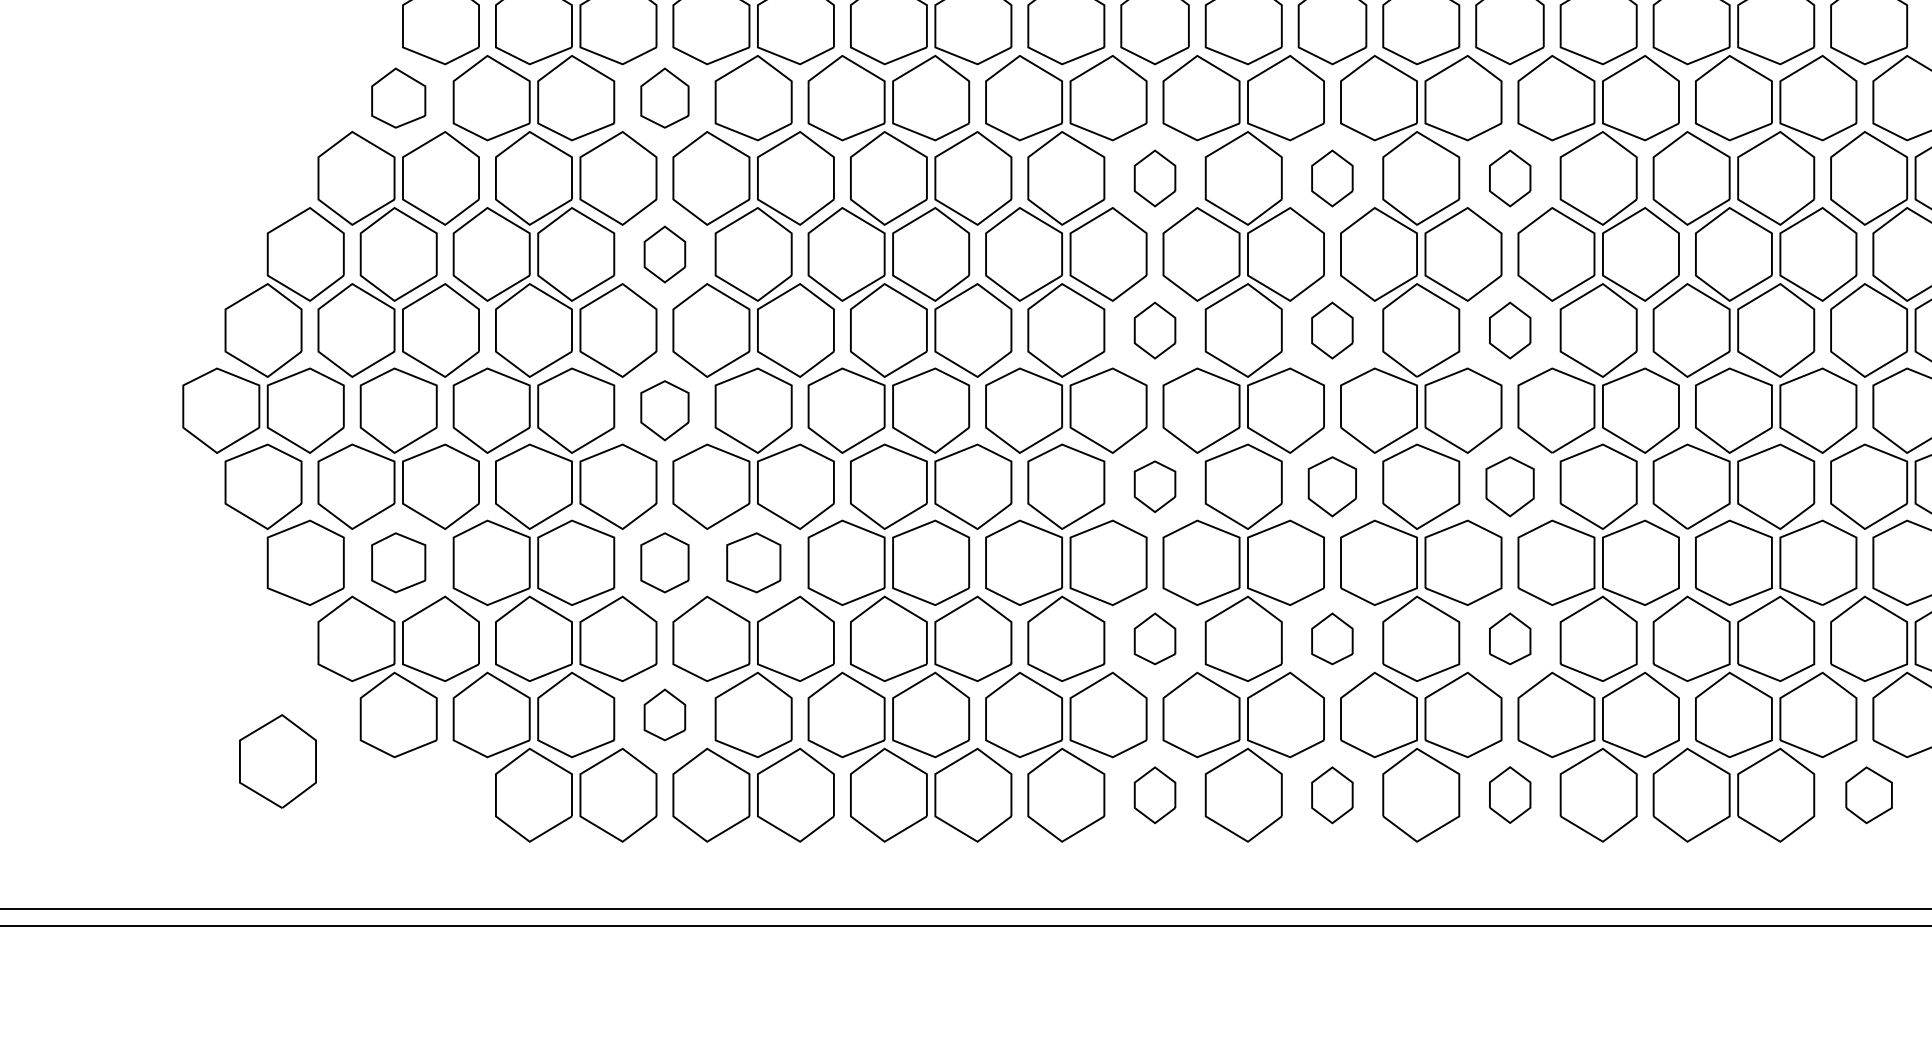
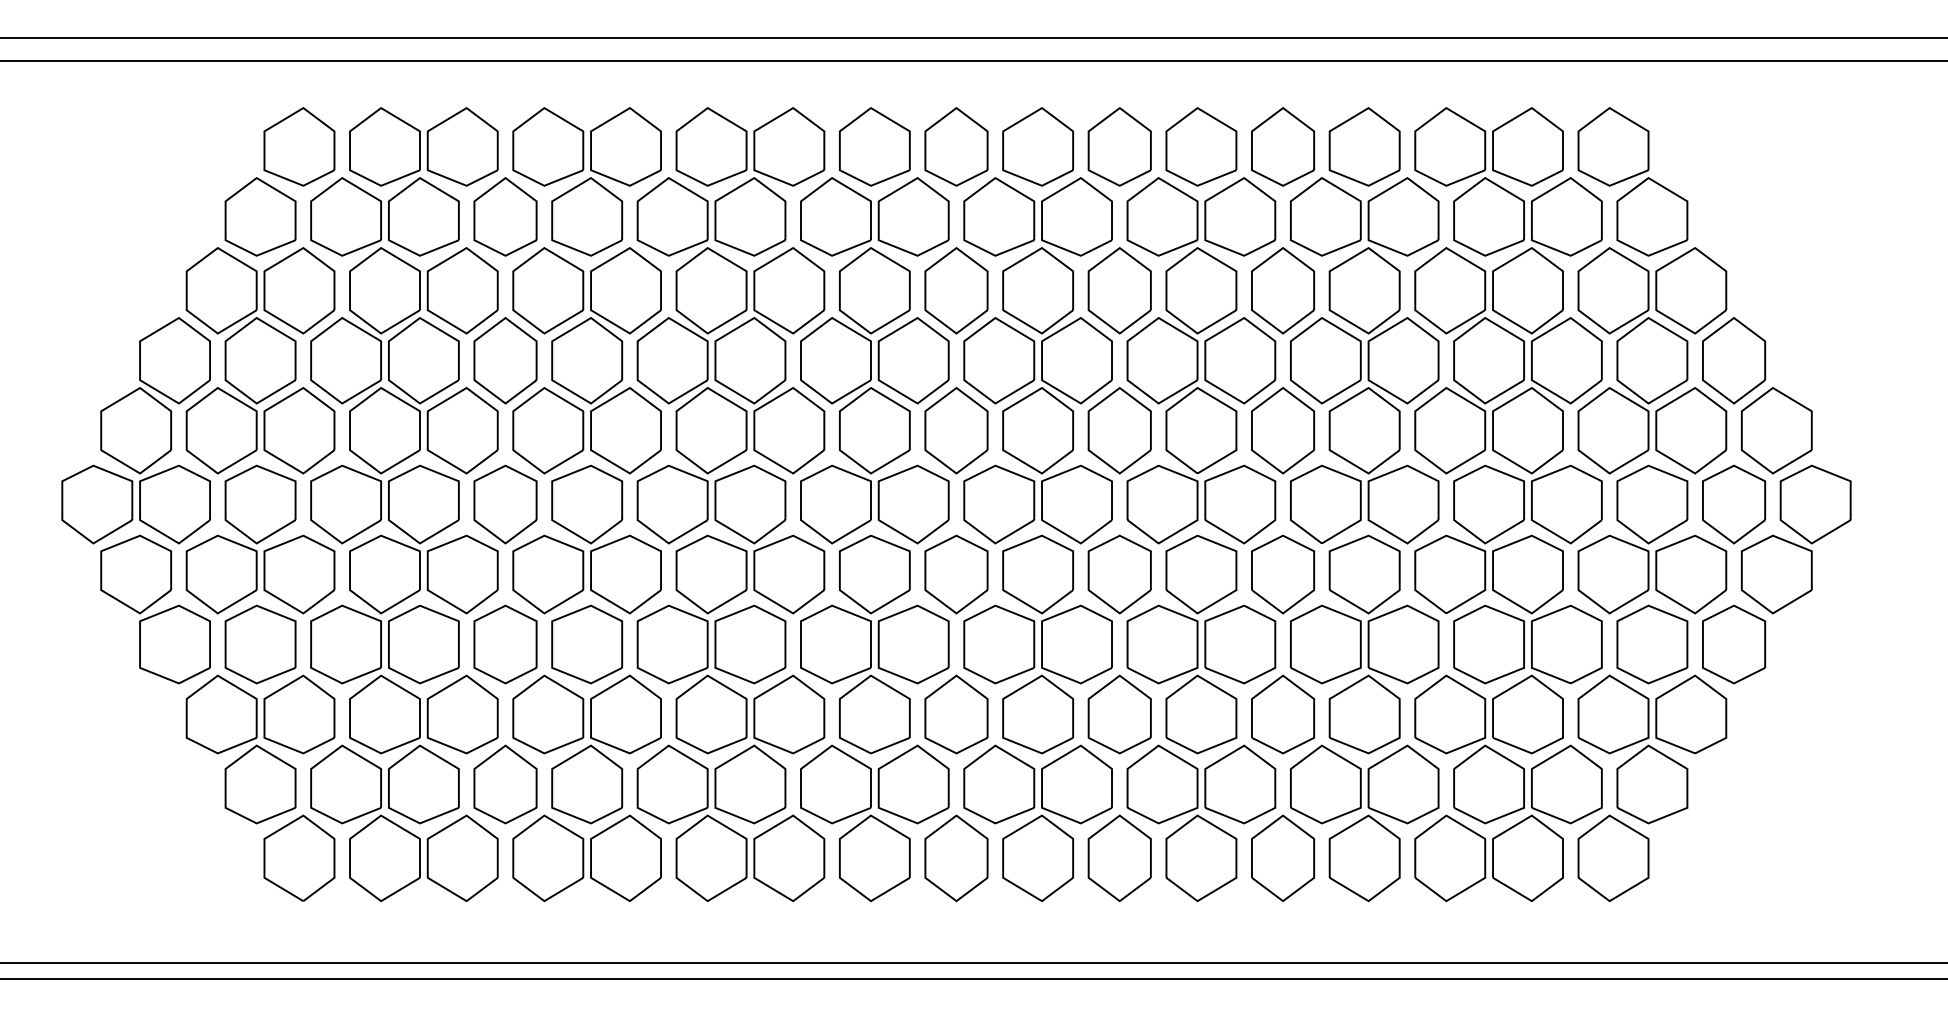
part: (398, 97) -> (260, 216), size x1.43
part: (664, 97) -> (505, 216), size x1.43
part: (1155, 178) -> (956, 290), size x1.67
part: (1332, 178) -> (1119, 290), size x1.67
part: (1510, 178) -> (1283, 290), size x1.67
part: (664, 254) -> (505, 360), size x1.67
part: (1155, 330) -> (956, 430), size x1.67
part: (1332, 330) -> (1119, 430), size x1.67
part: (1510, 330) -> (1283, 430), size x1.67
part: (664, 410) -> (505, 504), size x1.43
part: (1155, 486) -> (956, 574), size x1.67
part: (1332, 486) -> (1119, 574), size x1.43
part: (1510, 486) -> (1283, 574), size x1.43
part: (398, 562) -> (260, 644), size x1.43
part: (664, 562) -> (505, 644), size x1.43
part: (754, 562) -> (587, 644), size x1.43
part: (1155, 638) -> (956, 714), size x1.67
part: (1332, 638) -> (1119, 714), size x1.67
part: (1510, 638) -> (1283, 714), size x1.67
part: (664, 714) -> (505, 784), size x1.67
part: (278, 760) -> (299, 857), moved
part: (1510, 794) -> (1283, 857), size x1.67
part: (1155, 795) -> (956, 858), size x1.67
part: (1332, 795) -> (1119, 858), size x1.67
part: (1869, 795) -> (1613, 858), size x1.67

